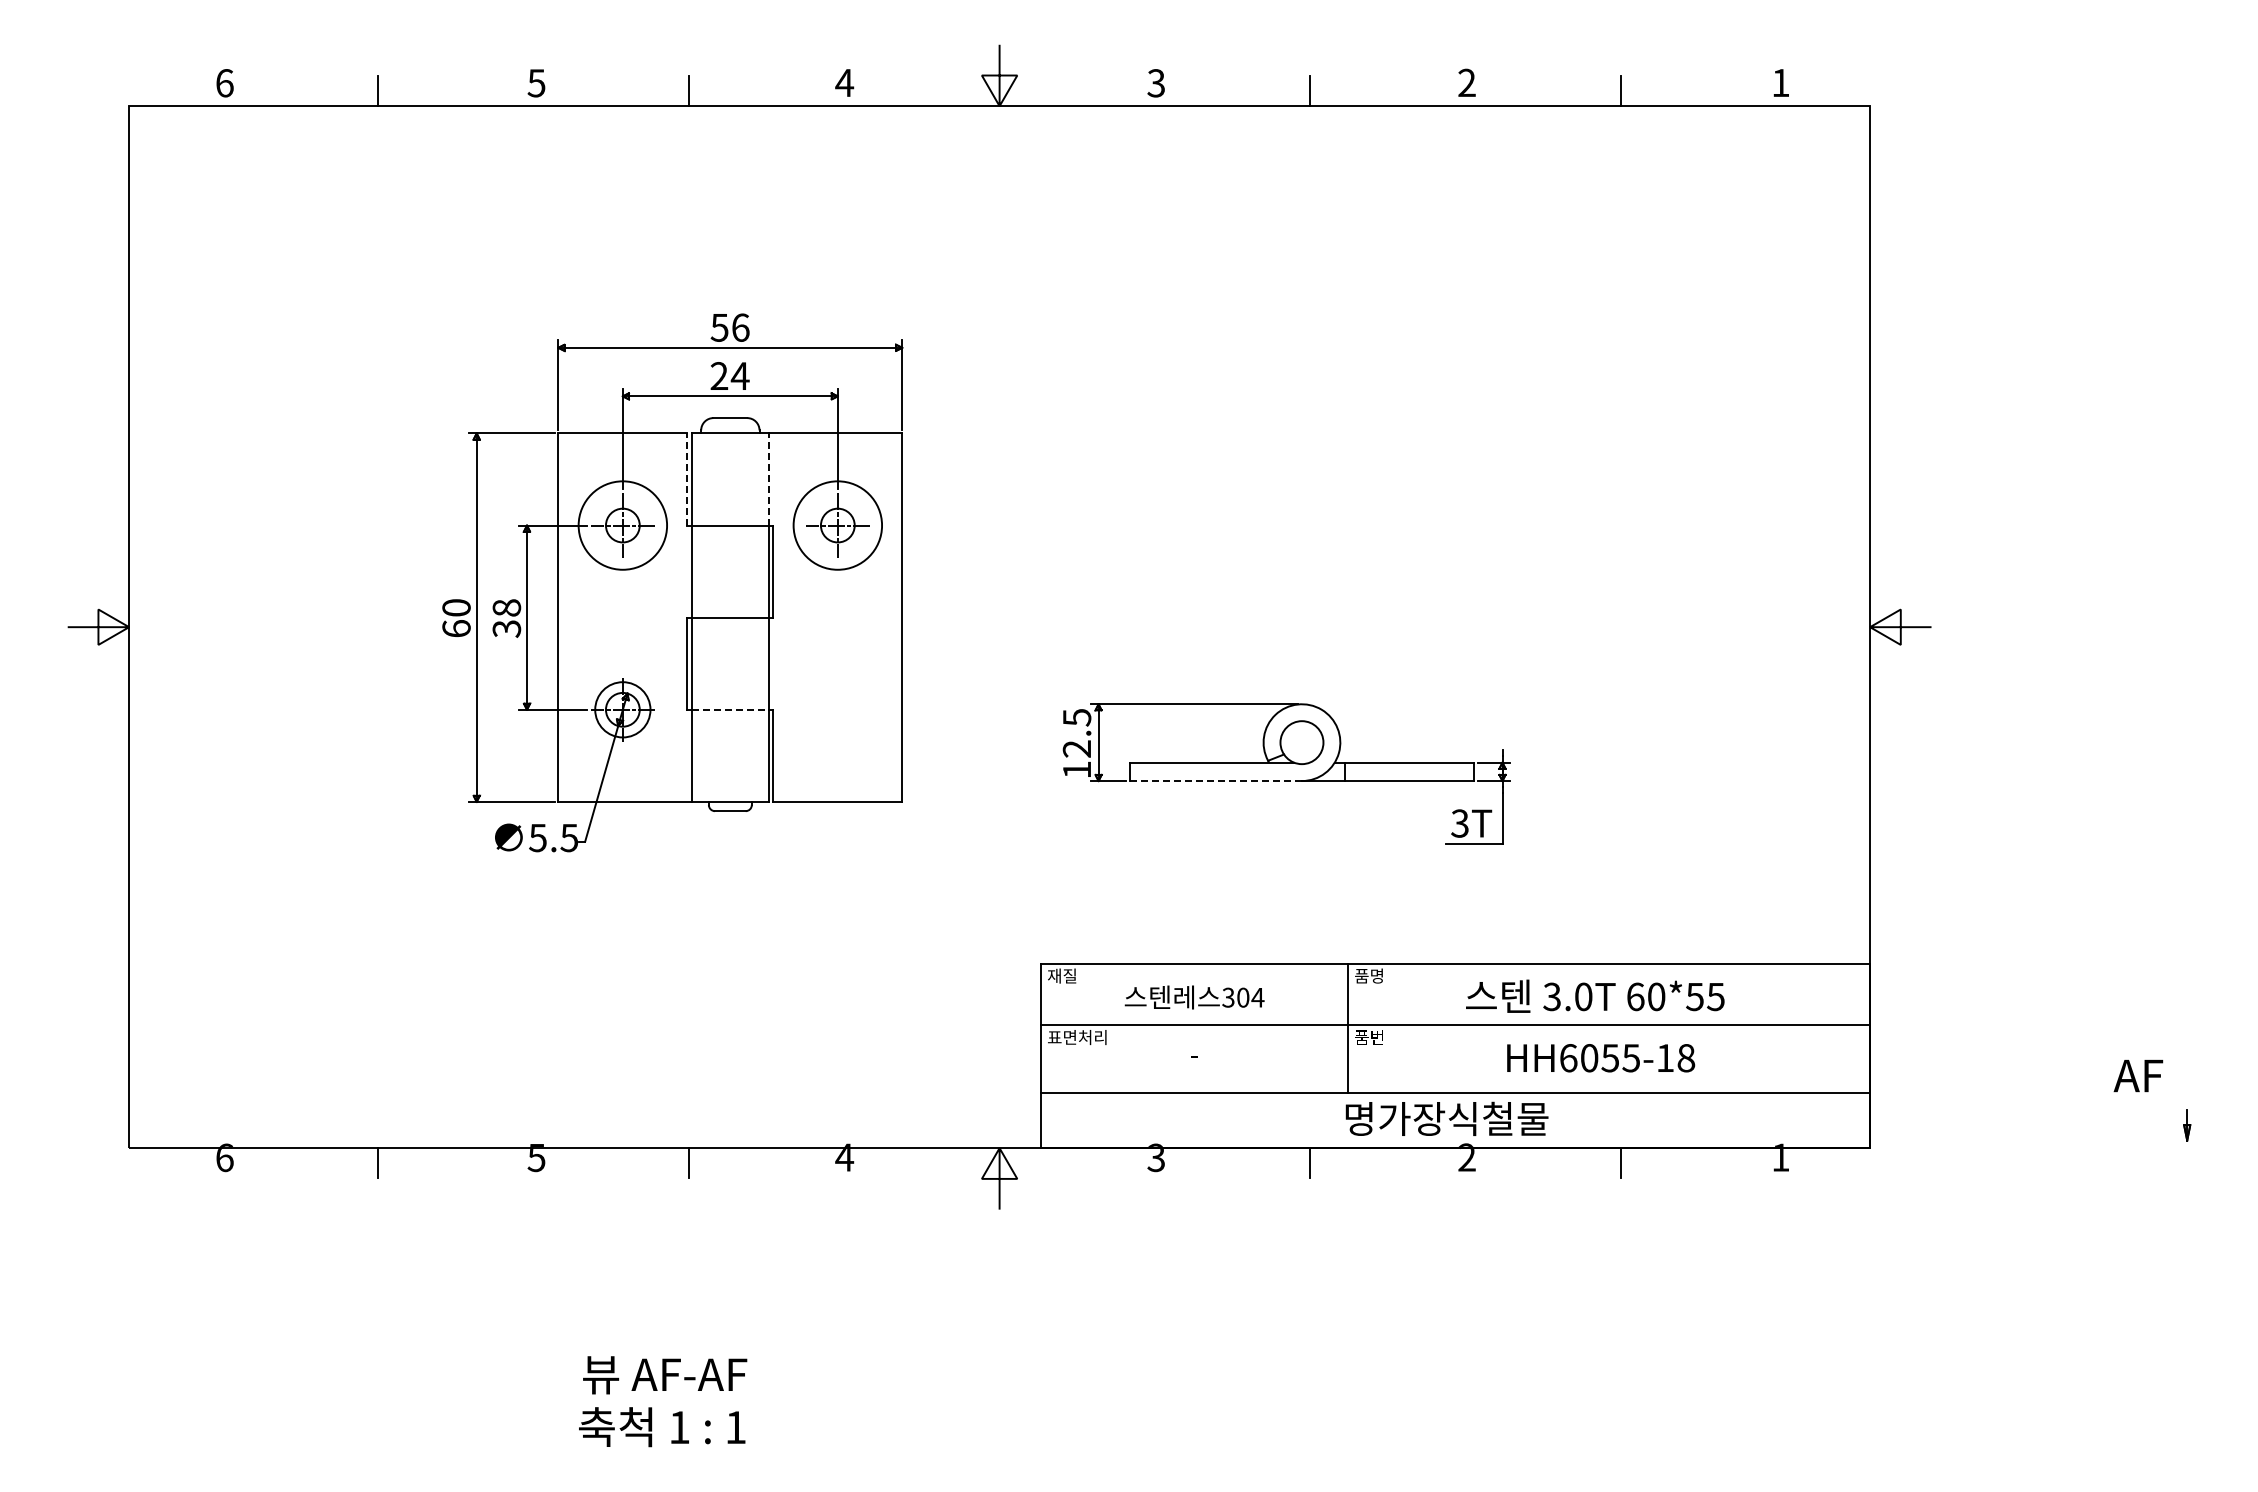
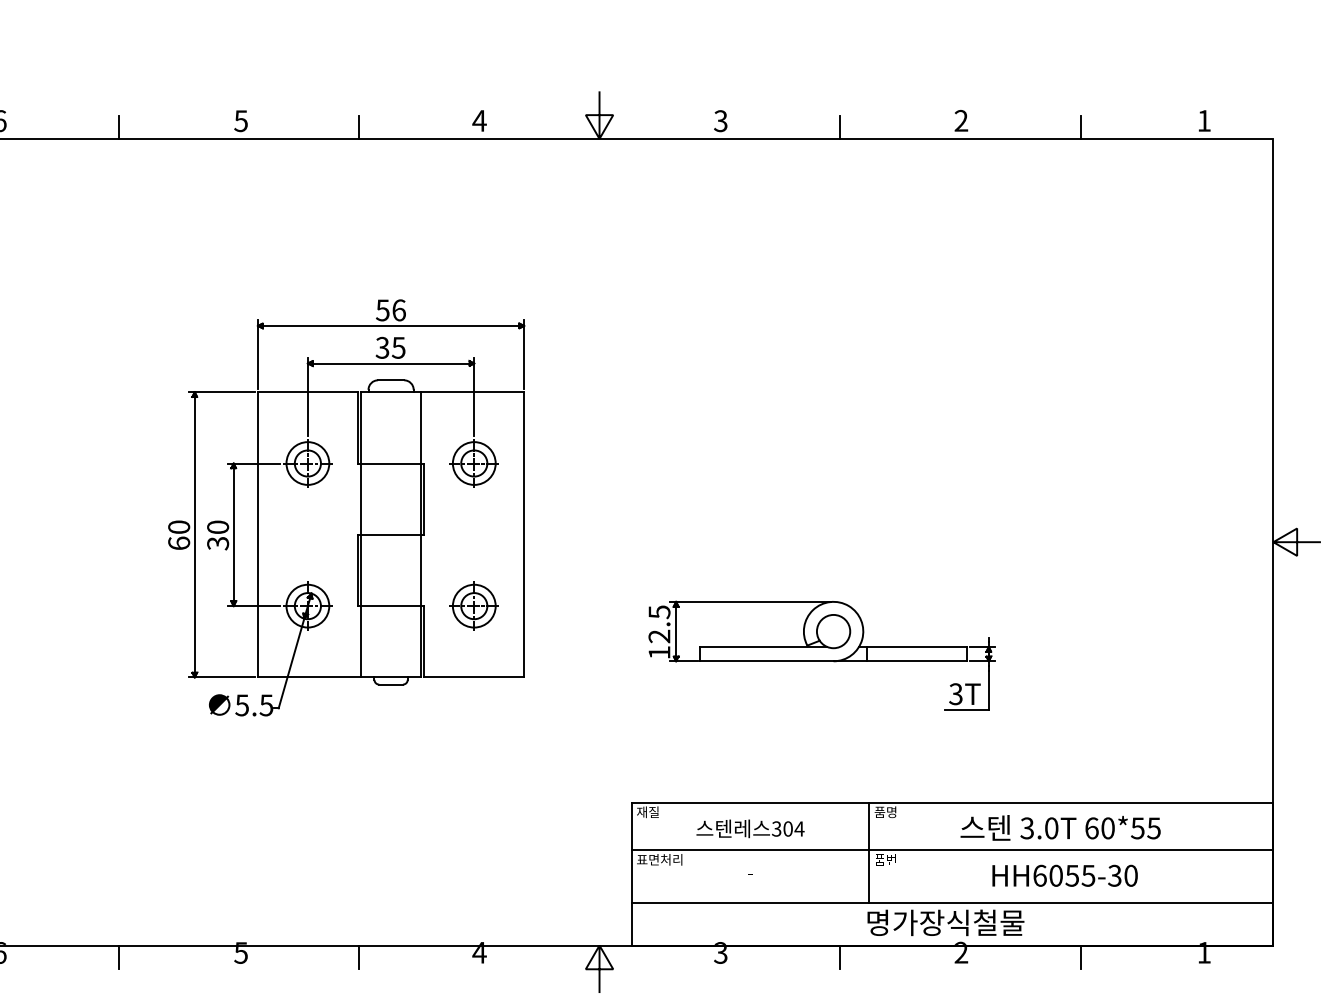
text: (729, 376) -> (390, 348), 24 -> 35
line: (687, 479) -> (357, 427), dashed -> solid
line: (768, 479) -> (420, 427), dashed -> solid
circle: (622, 525) -> (307, 463), size x0.62
circle: (837, 525) -> (474, 463), size x0.62
text: (506, 607) -> (217, 526), 38 -> 30
line: (730, 709) -> (391, 605), dashed -> solid
part: (837, 709) -> (474, 605), added
line: (1215, 781) -> (766, 661), dashed -> solid
text: (1675, 1058) -> (1122, 876), HH6055-18 -> HH6055-30

